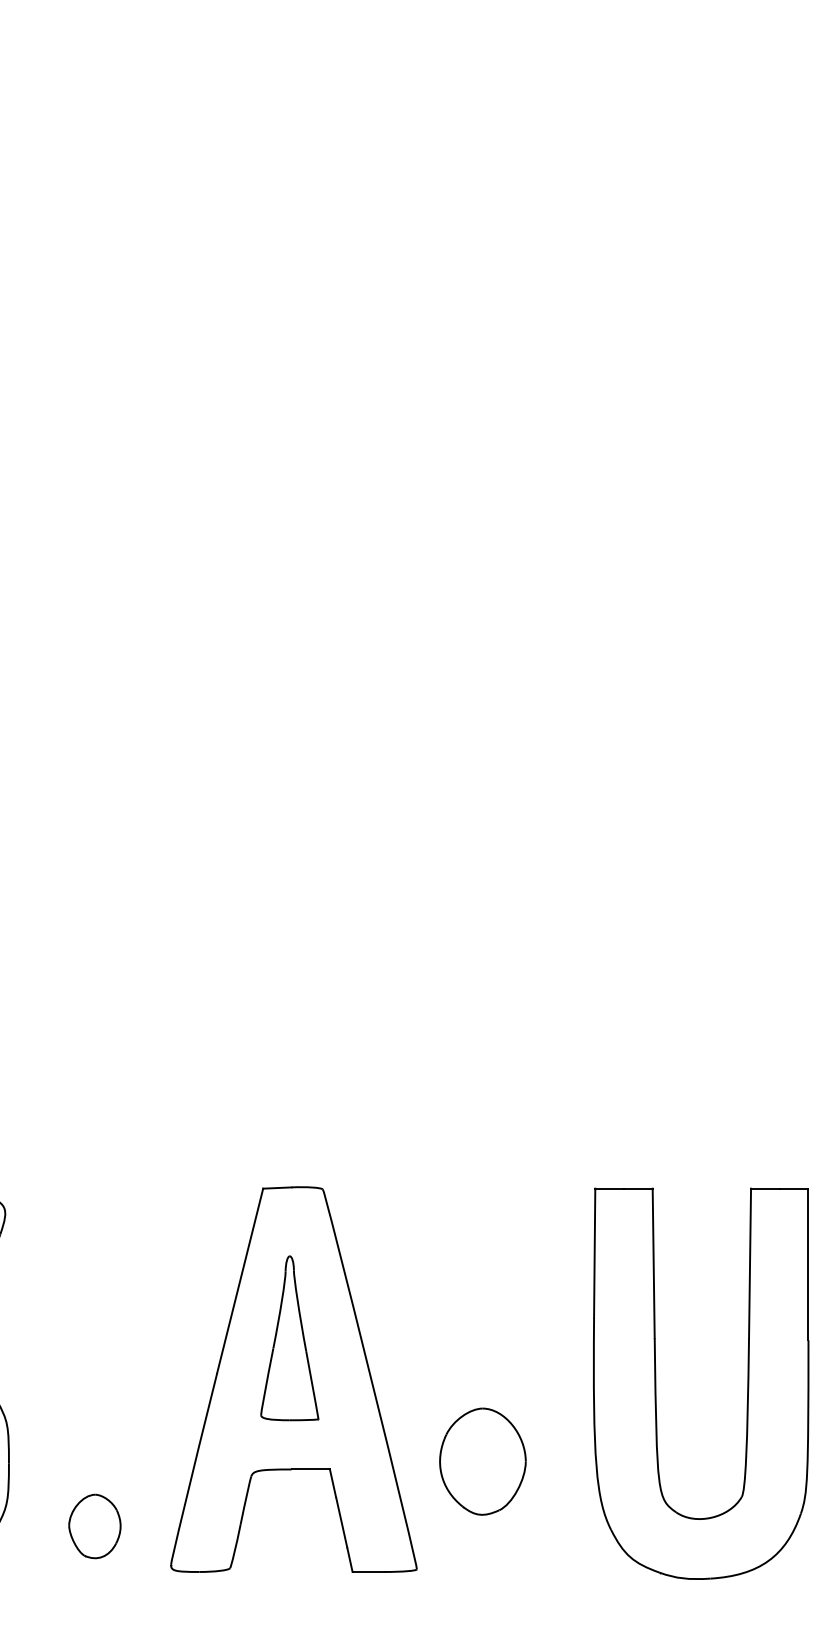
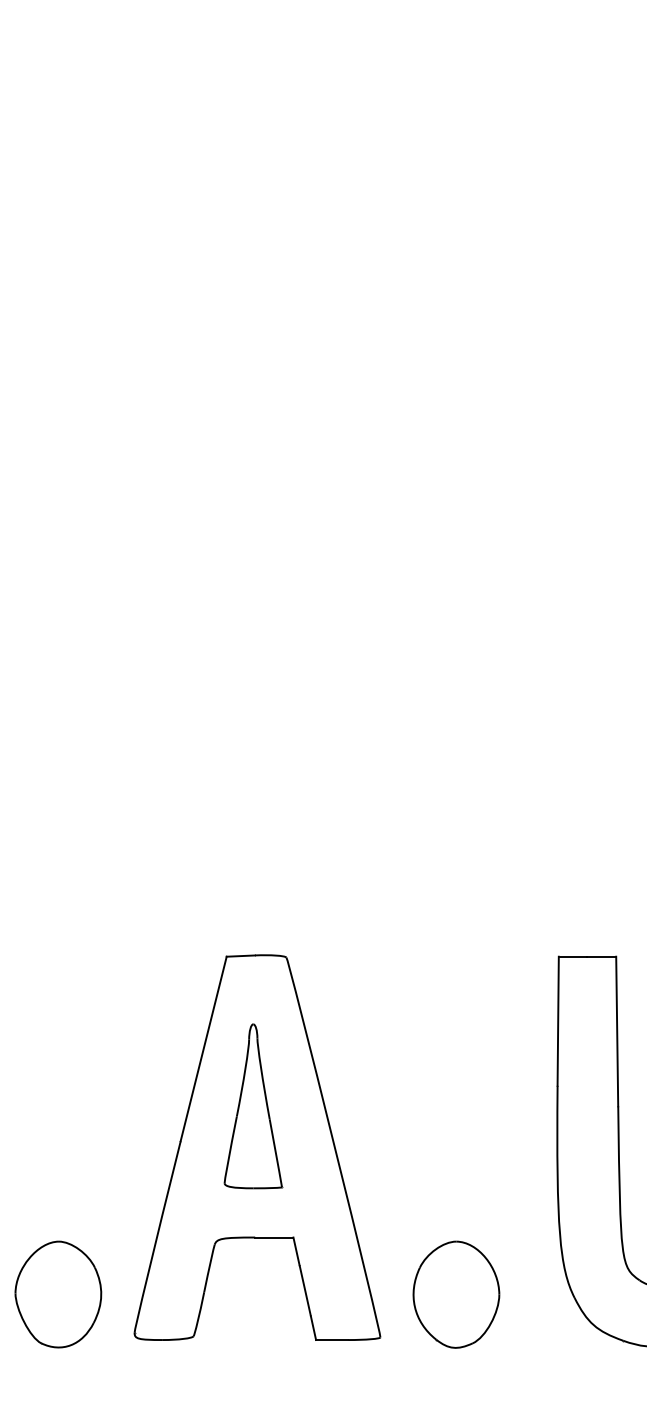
part: (482, 1461) -> (456, 1294), moved
part: (94, 1526) -> (58, 1294), size x1.67

